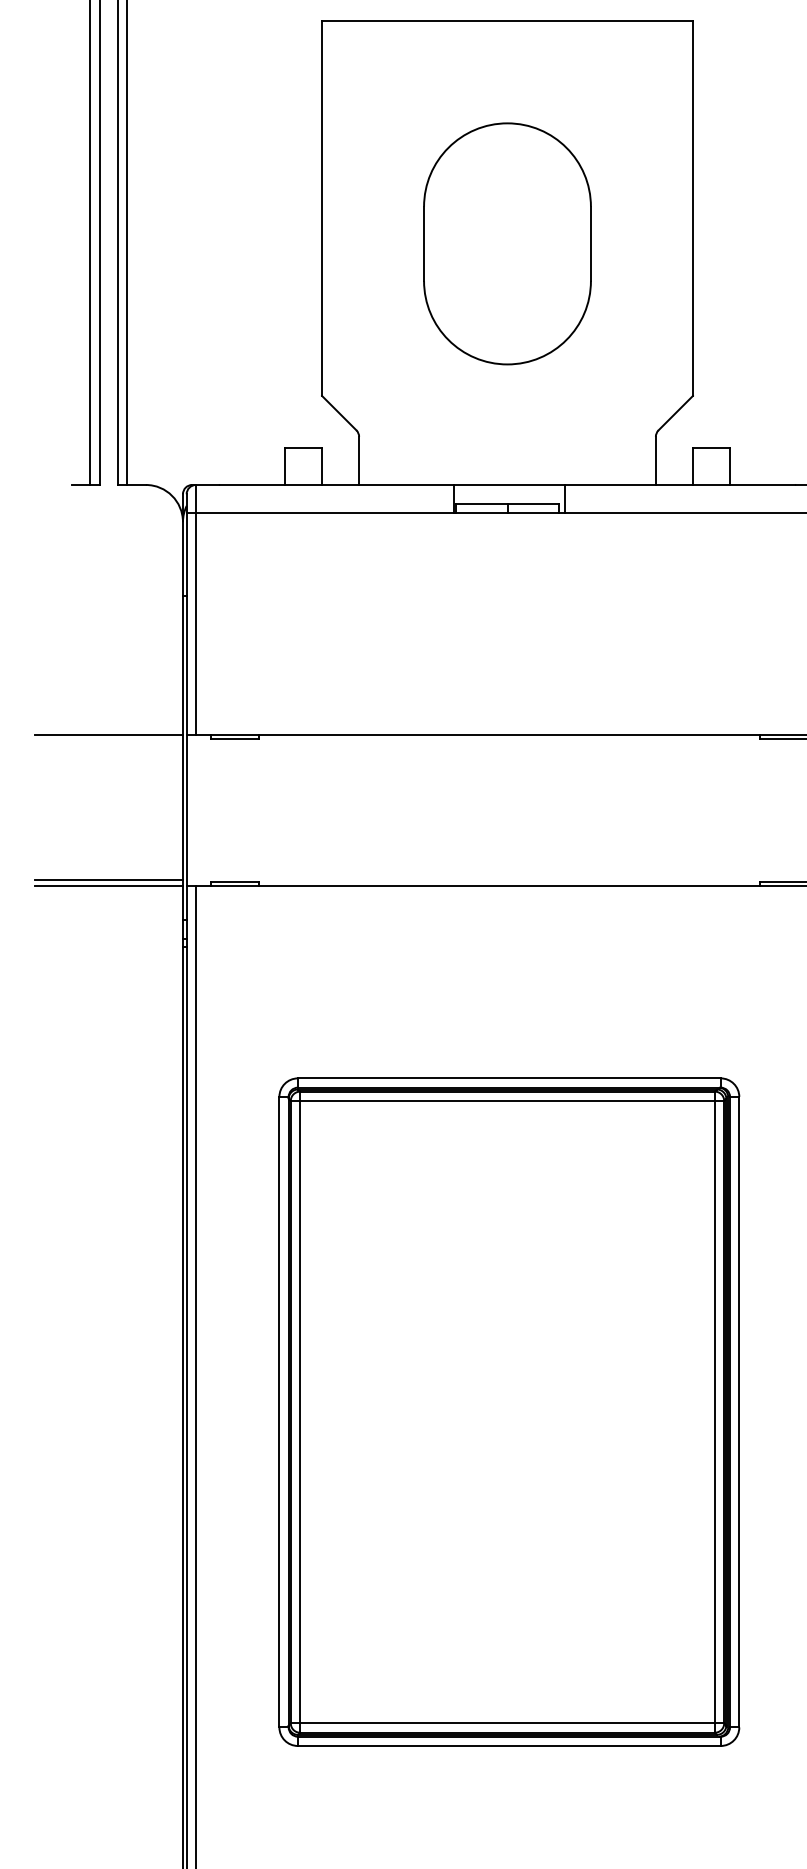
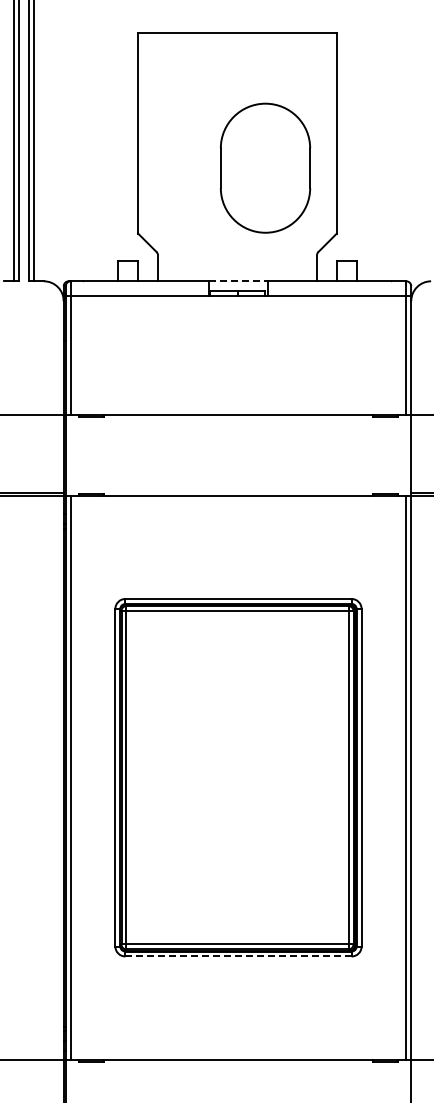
part: (507, 242) -> (265, 167), moved
line: (509, 485) -> (238, 281), solid -> dashed
line: (509, 1746) -> (238, 956), solid -> dashed

